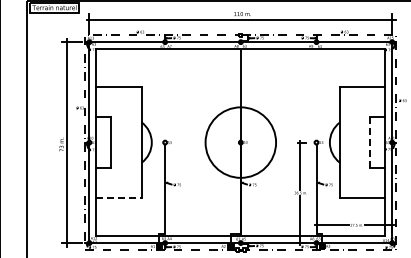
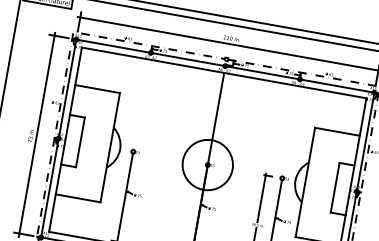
circle: (240, 142) -> (207, 164), size x0.71
line: (370, 143) -> (335, 188), dashed -> solid
line: (119, 198) -> (78, 198), dashed -> solid

